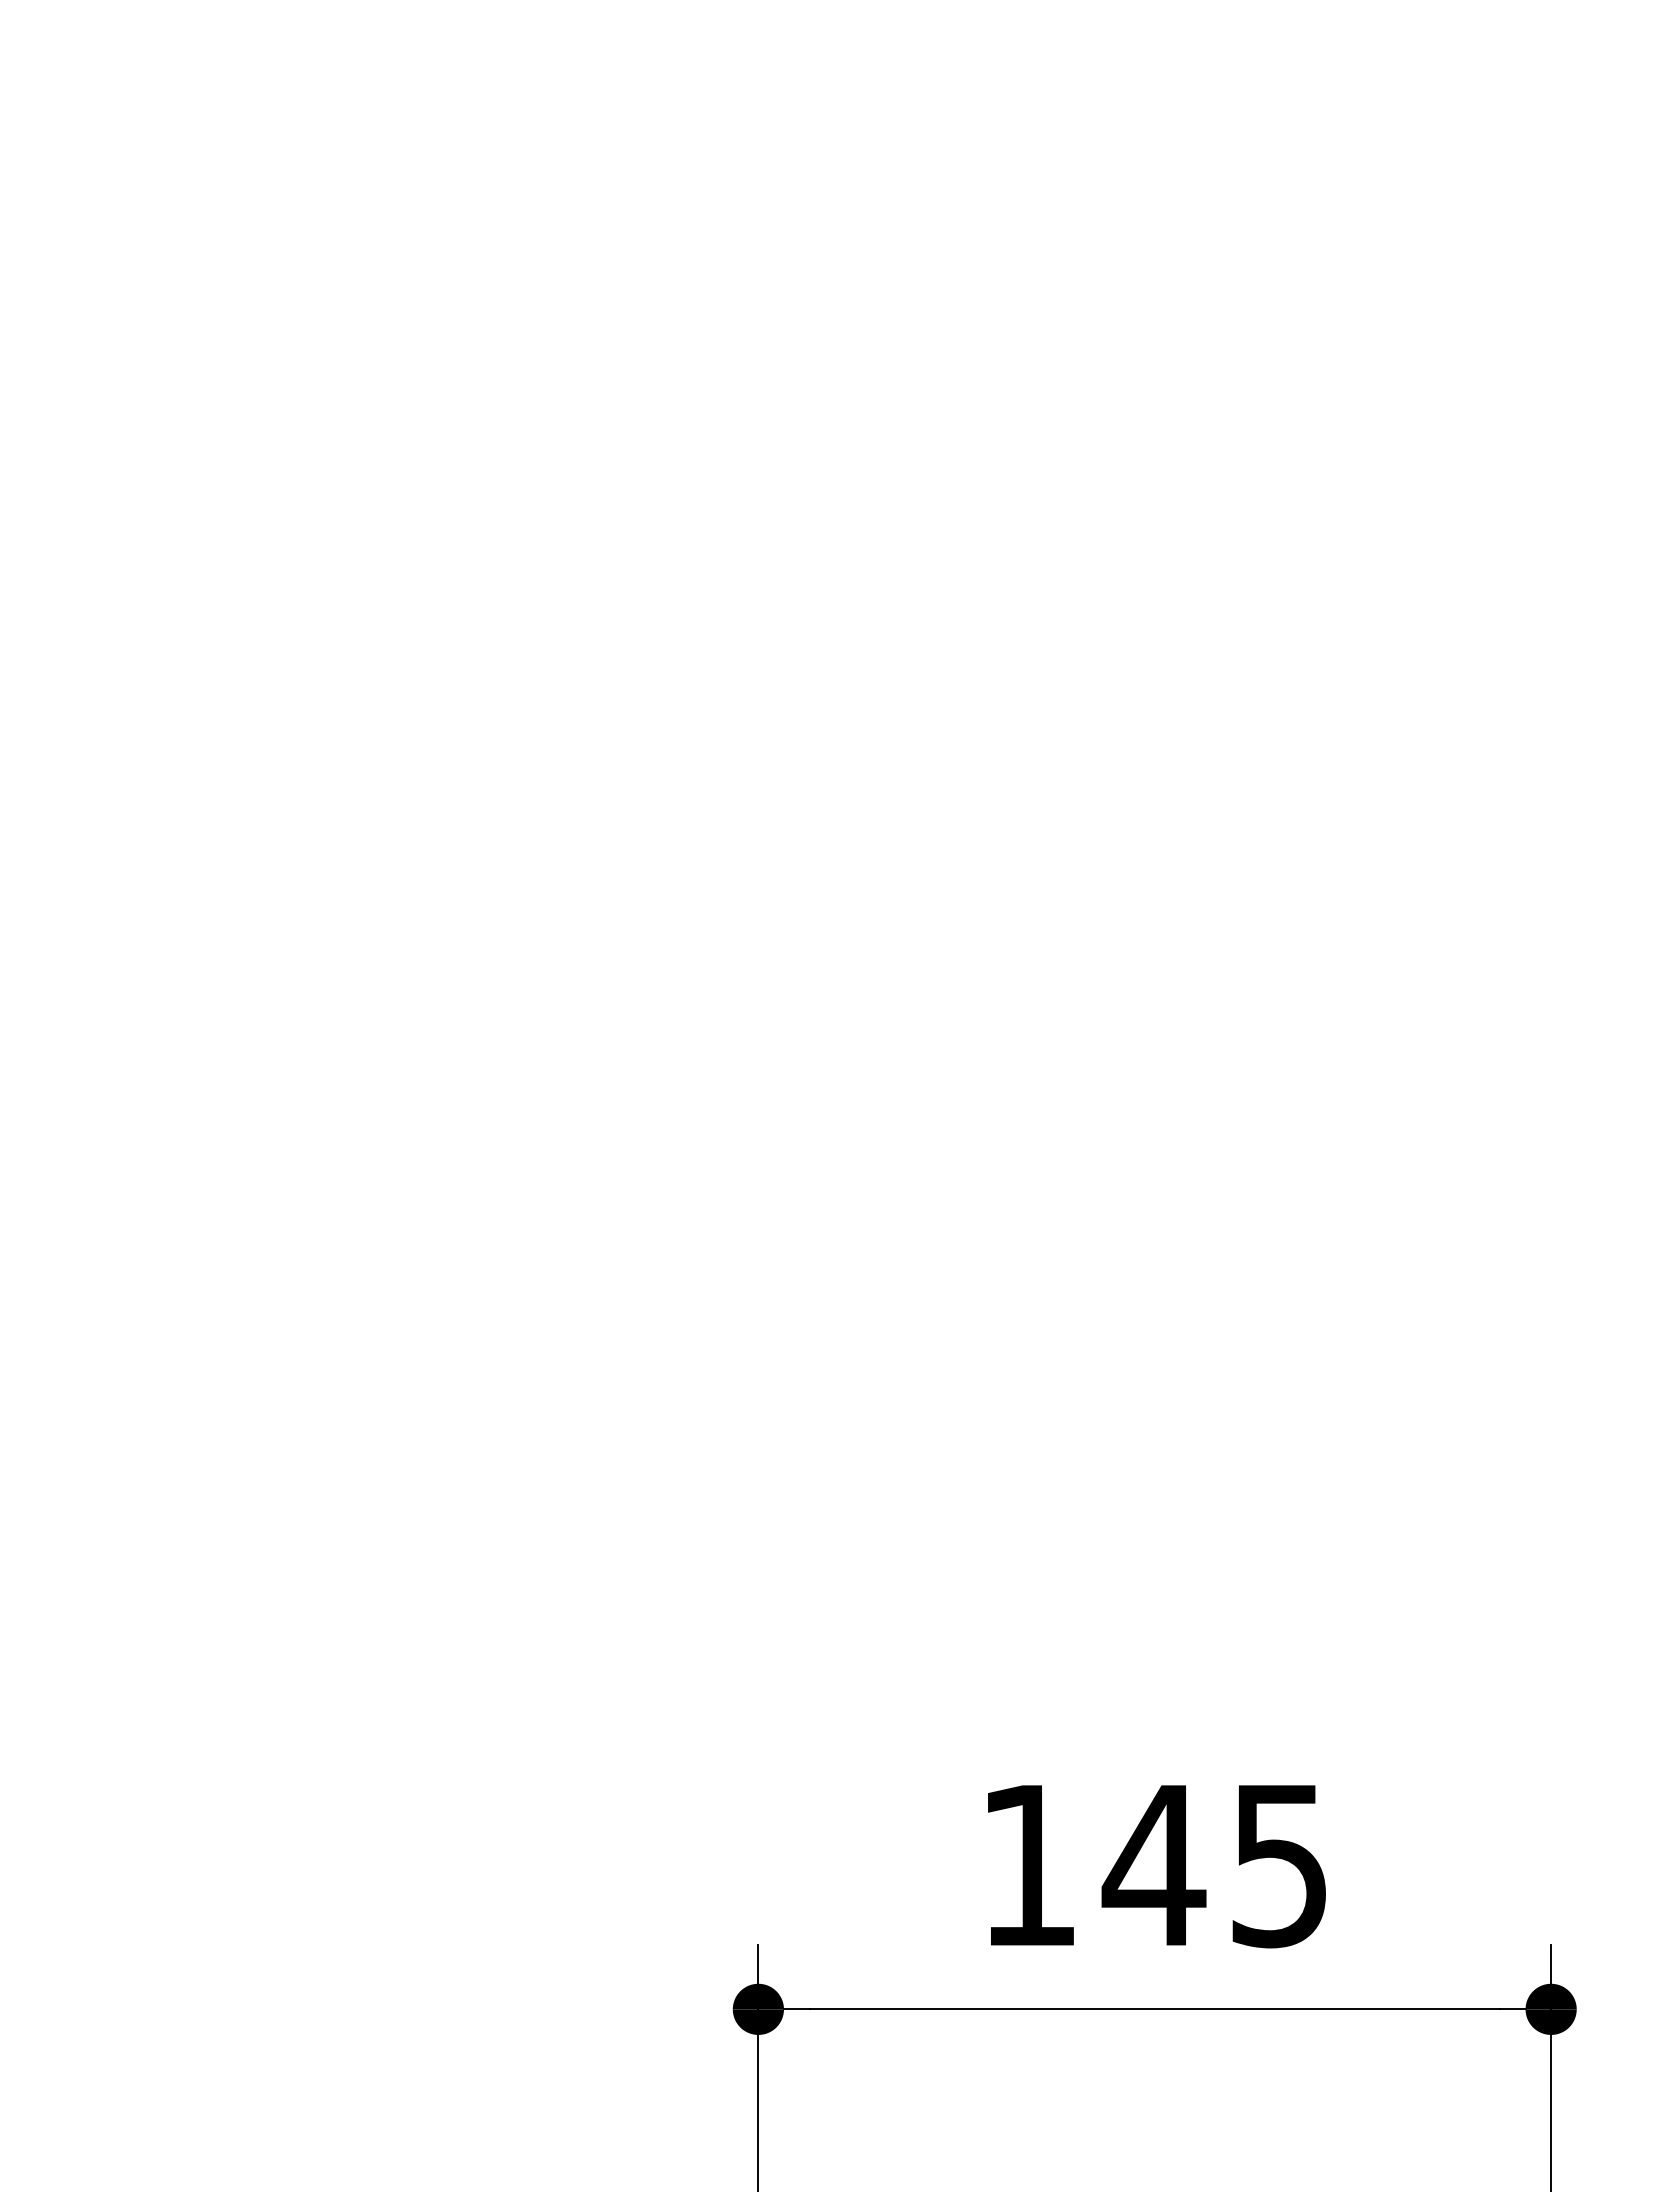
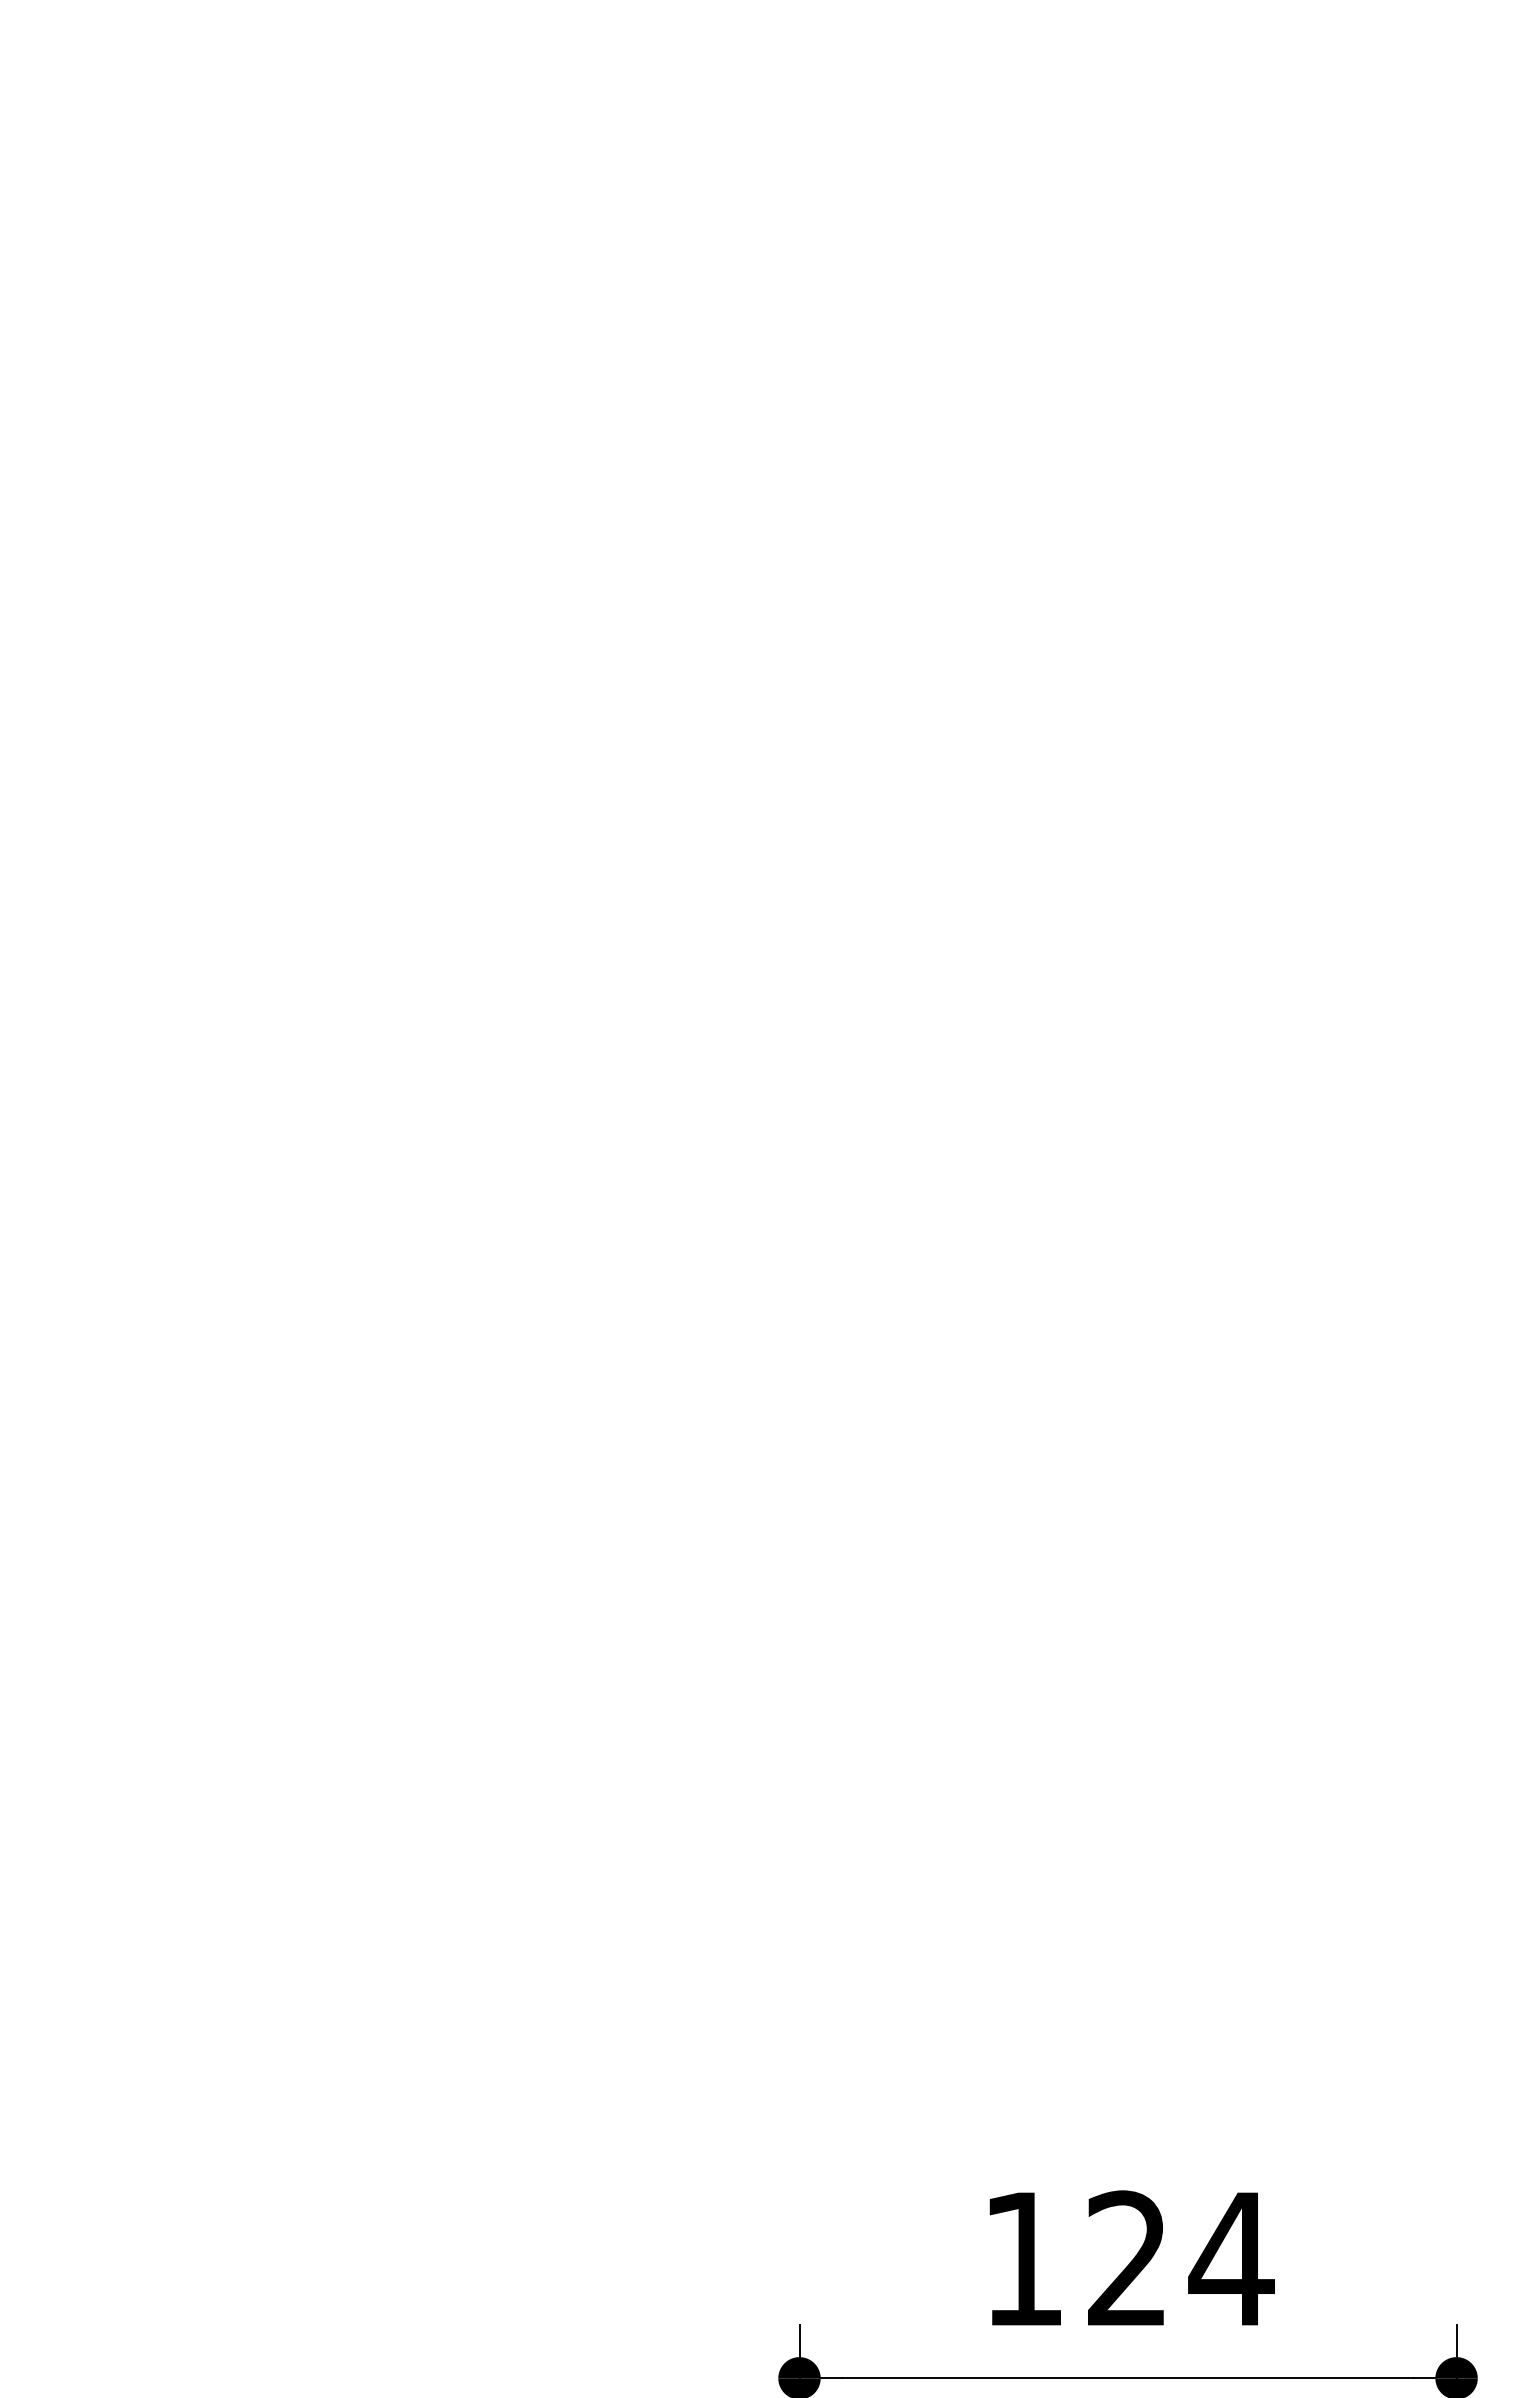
text: (1216, 1864) -> (1179, 2258), 145 -> 124

